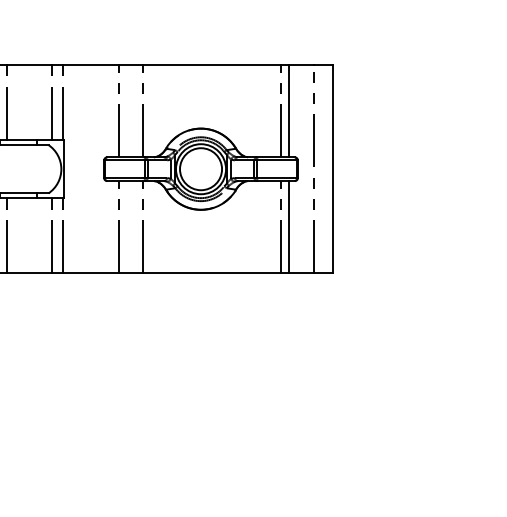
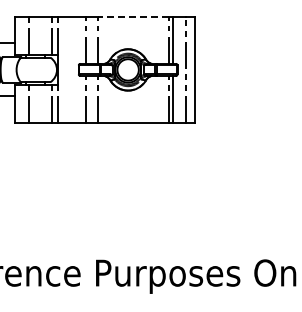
line: (211, 64) -> (133, 16), solid -> dashed

